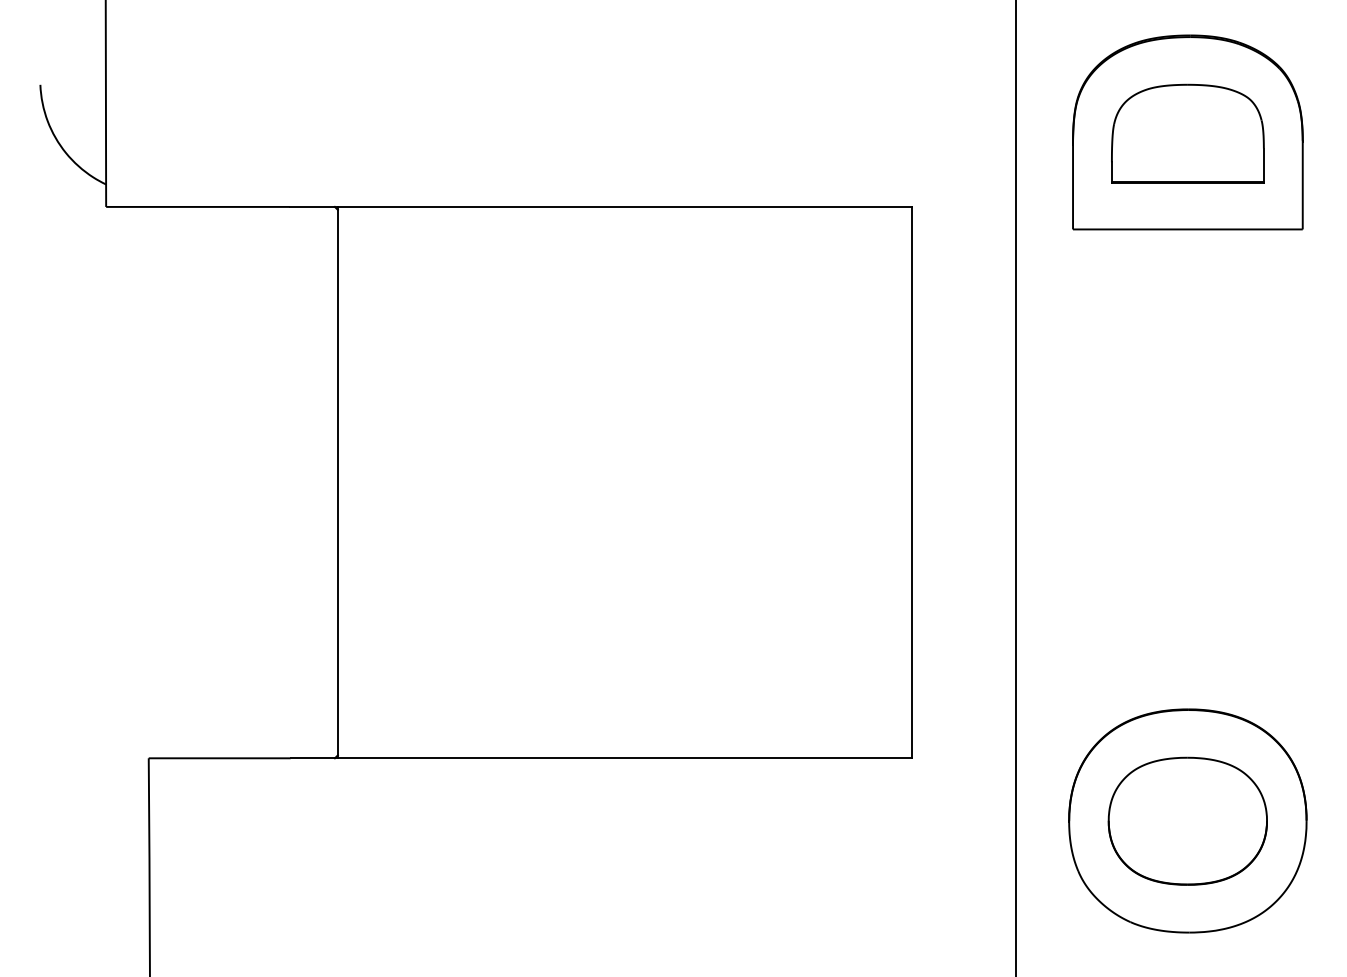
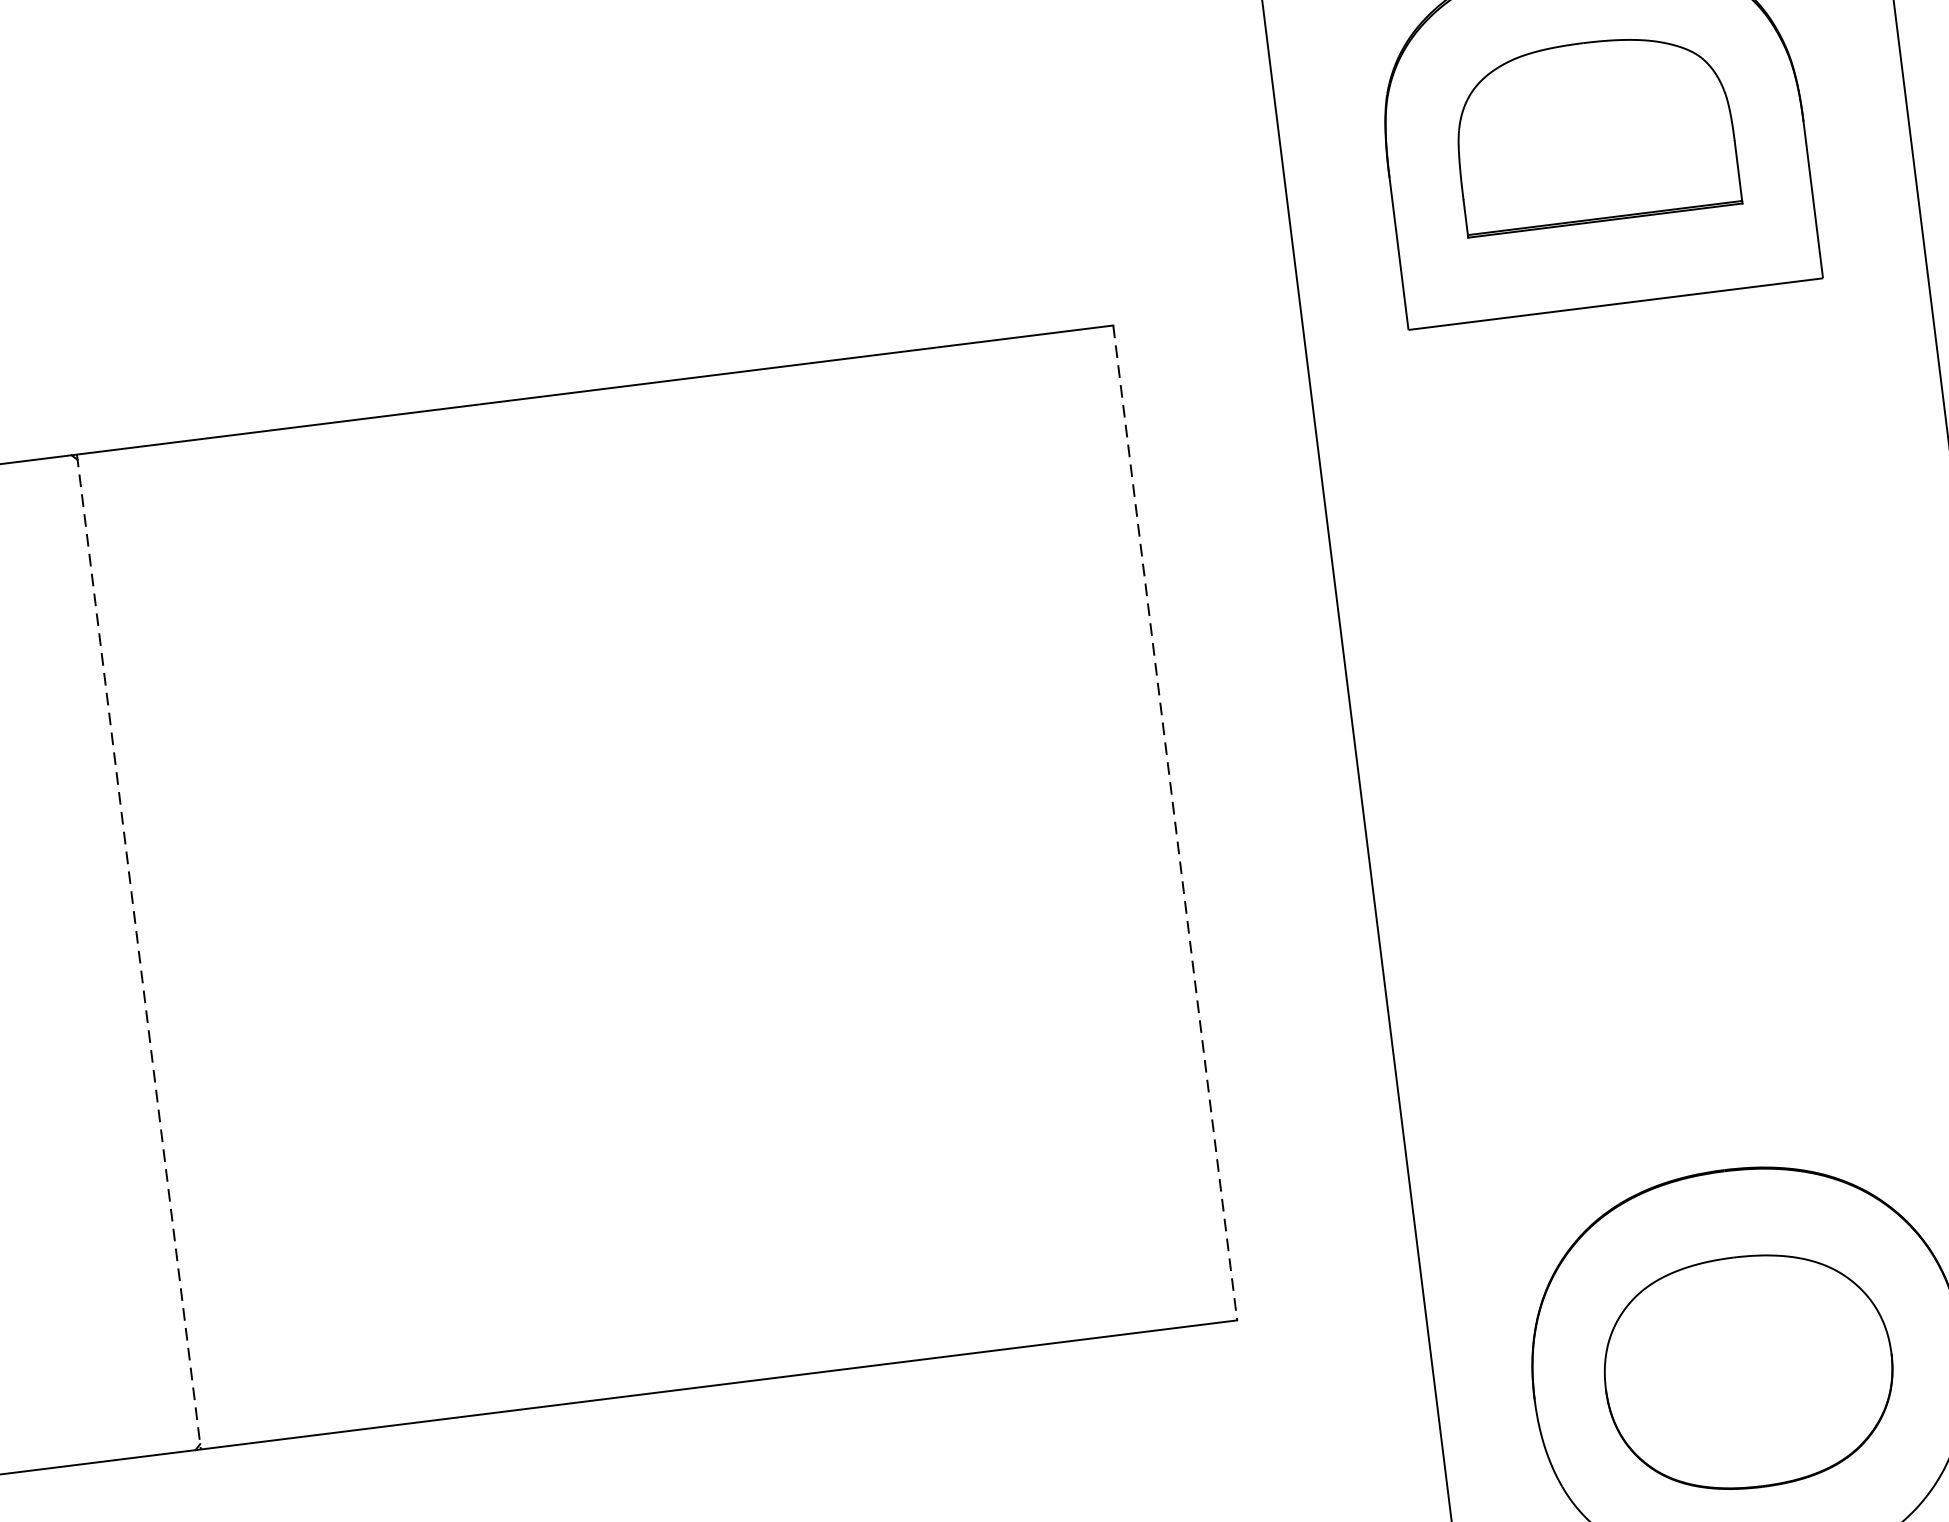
line: (337, 482) -> (138, 951), solid -> dashed
line: (912, 482) -> (1175, 822), solid -> dashed

